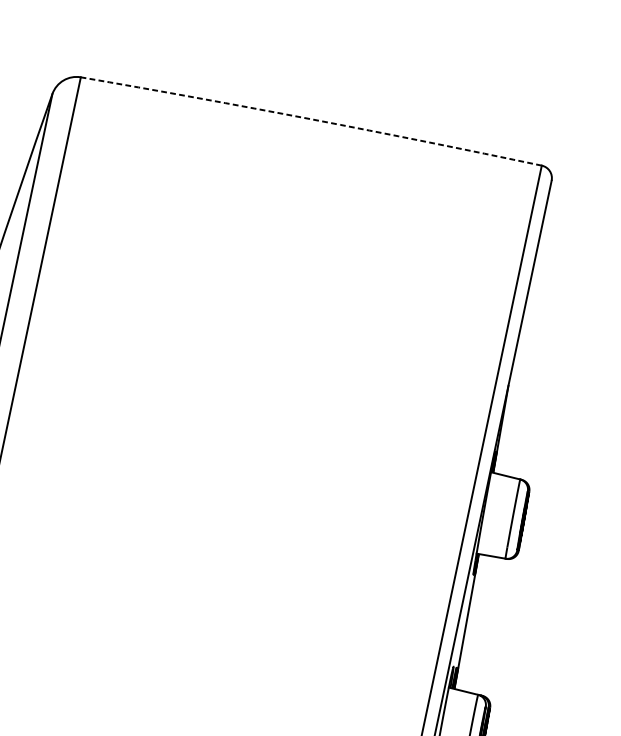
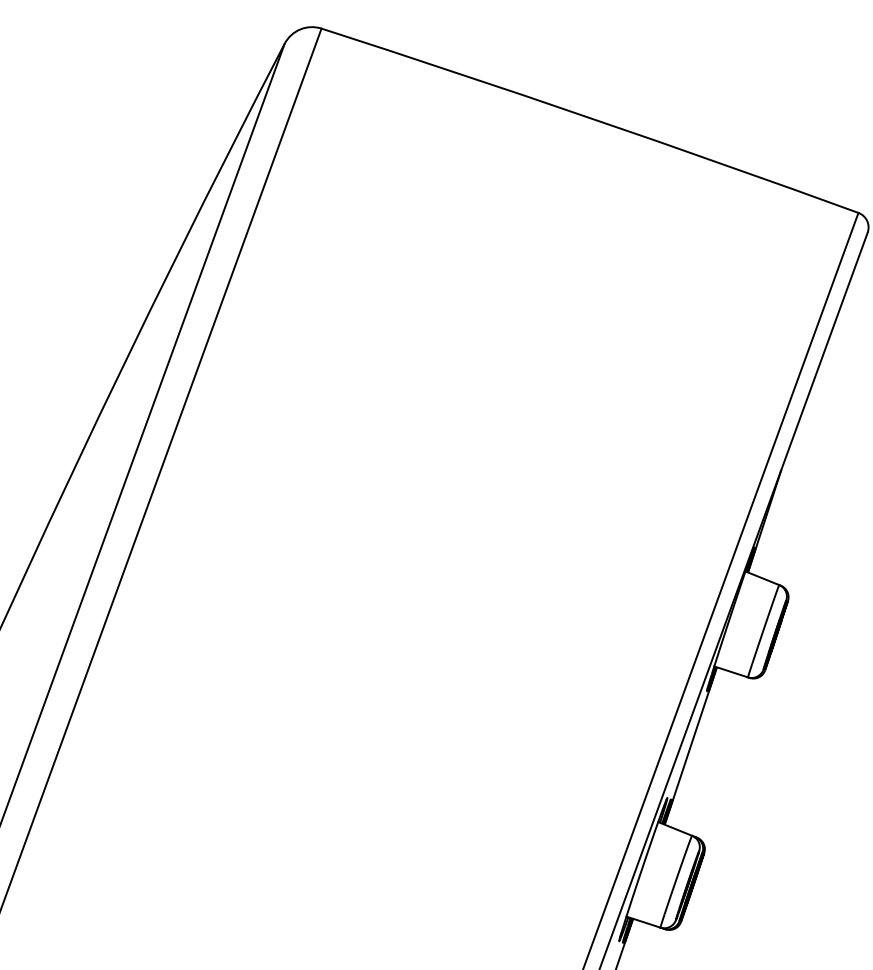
arc: (311, 119) -> (590, 118), dashed -> solid

